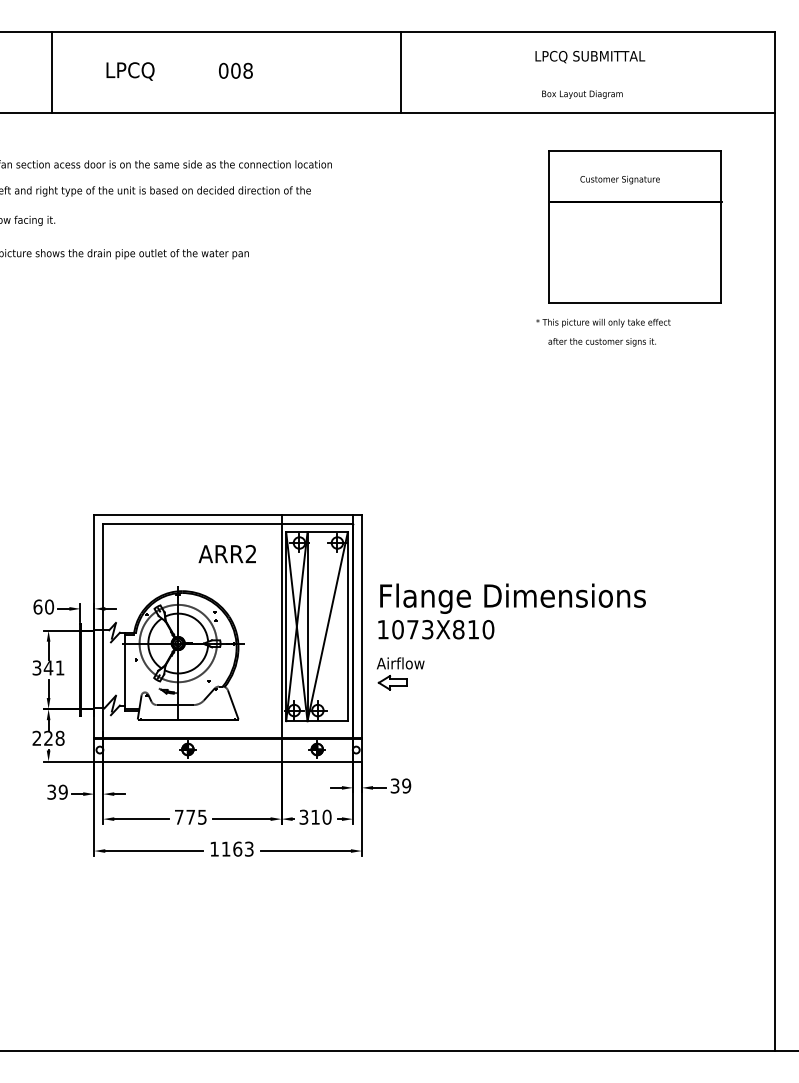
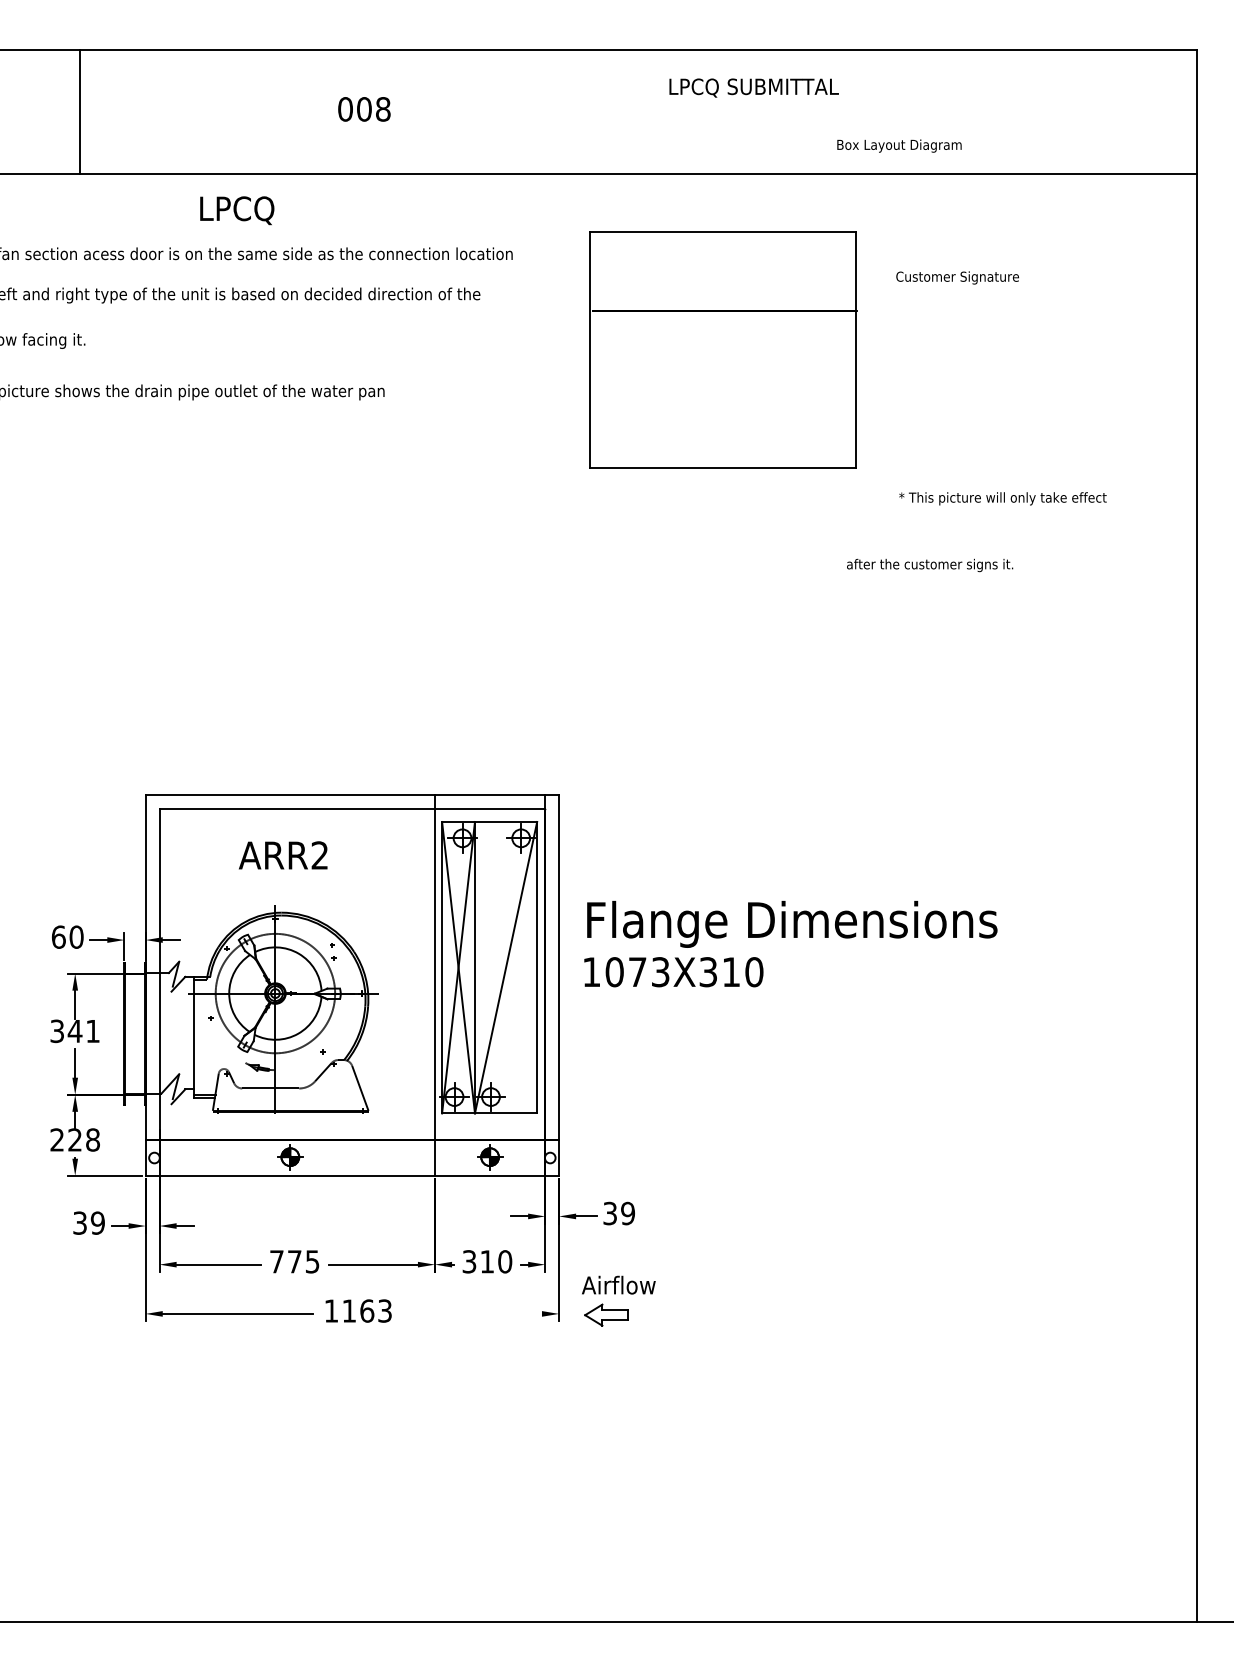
text: (590, 57) -> (754, 88), moved
text: (130, 71) -> (237, 210), moved
line: (400, 72) -> (618, 111), removed
part: (635, 226) -> (723, 349), moved
text: (603, 322) -> (1003, 497), moved
text: (601, 342) -> (928, 565), moved
text: (226, 554) -> (281, 856), moved
text: (458, 629) -> (708, 971), 1073X810 -> 1073X310
part: (400, 673) -> (618, 1300), moved
line: (305, 851) -> (471, 1314), removed

